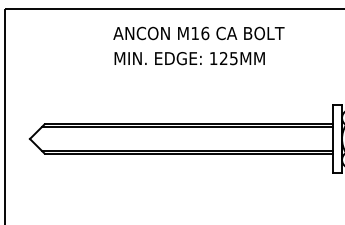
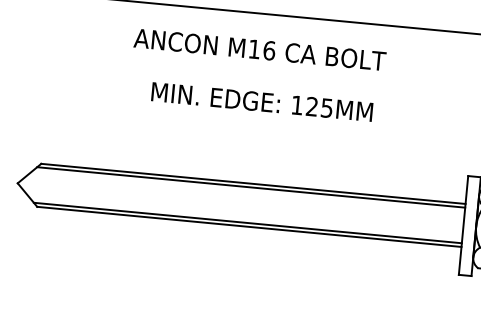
text: (198, 33) -> (259, 49), moved
text: (189, 58) -> (261, 101), moved

